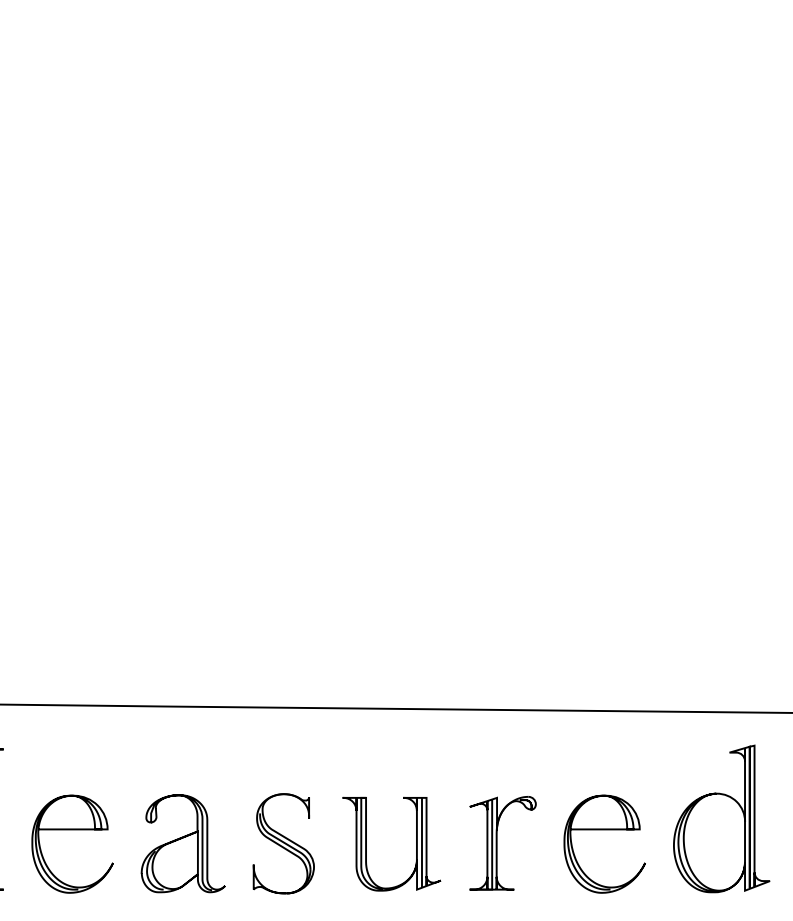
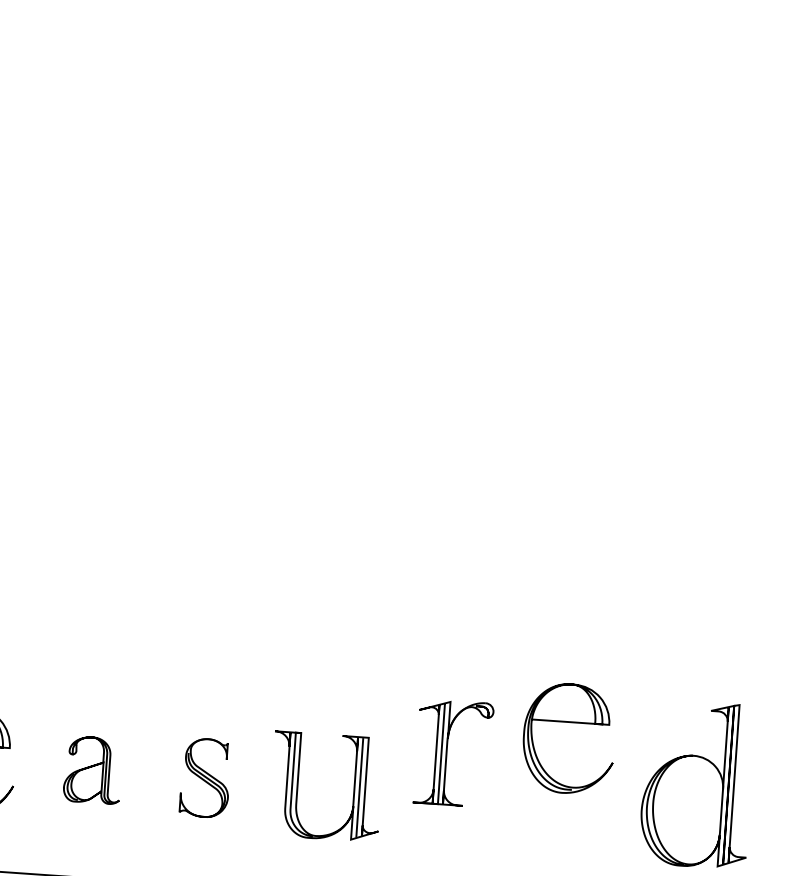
curve: (604, 830) -> (569, 723), moved
part: (182, 843) -> (92, 769), size x0.6
part: (283, 843) -> (205, 777), size x0.7
part: (502, 843) -> (453, 753), moved

